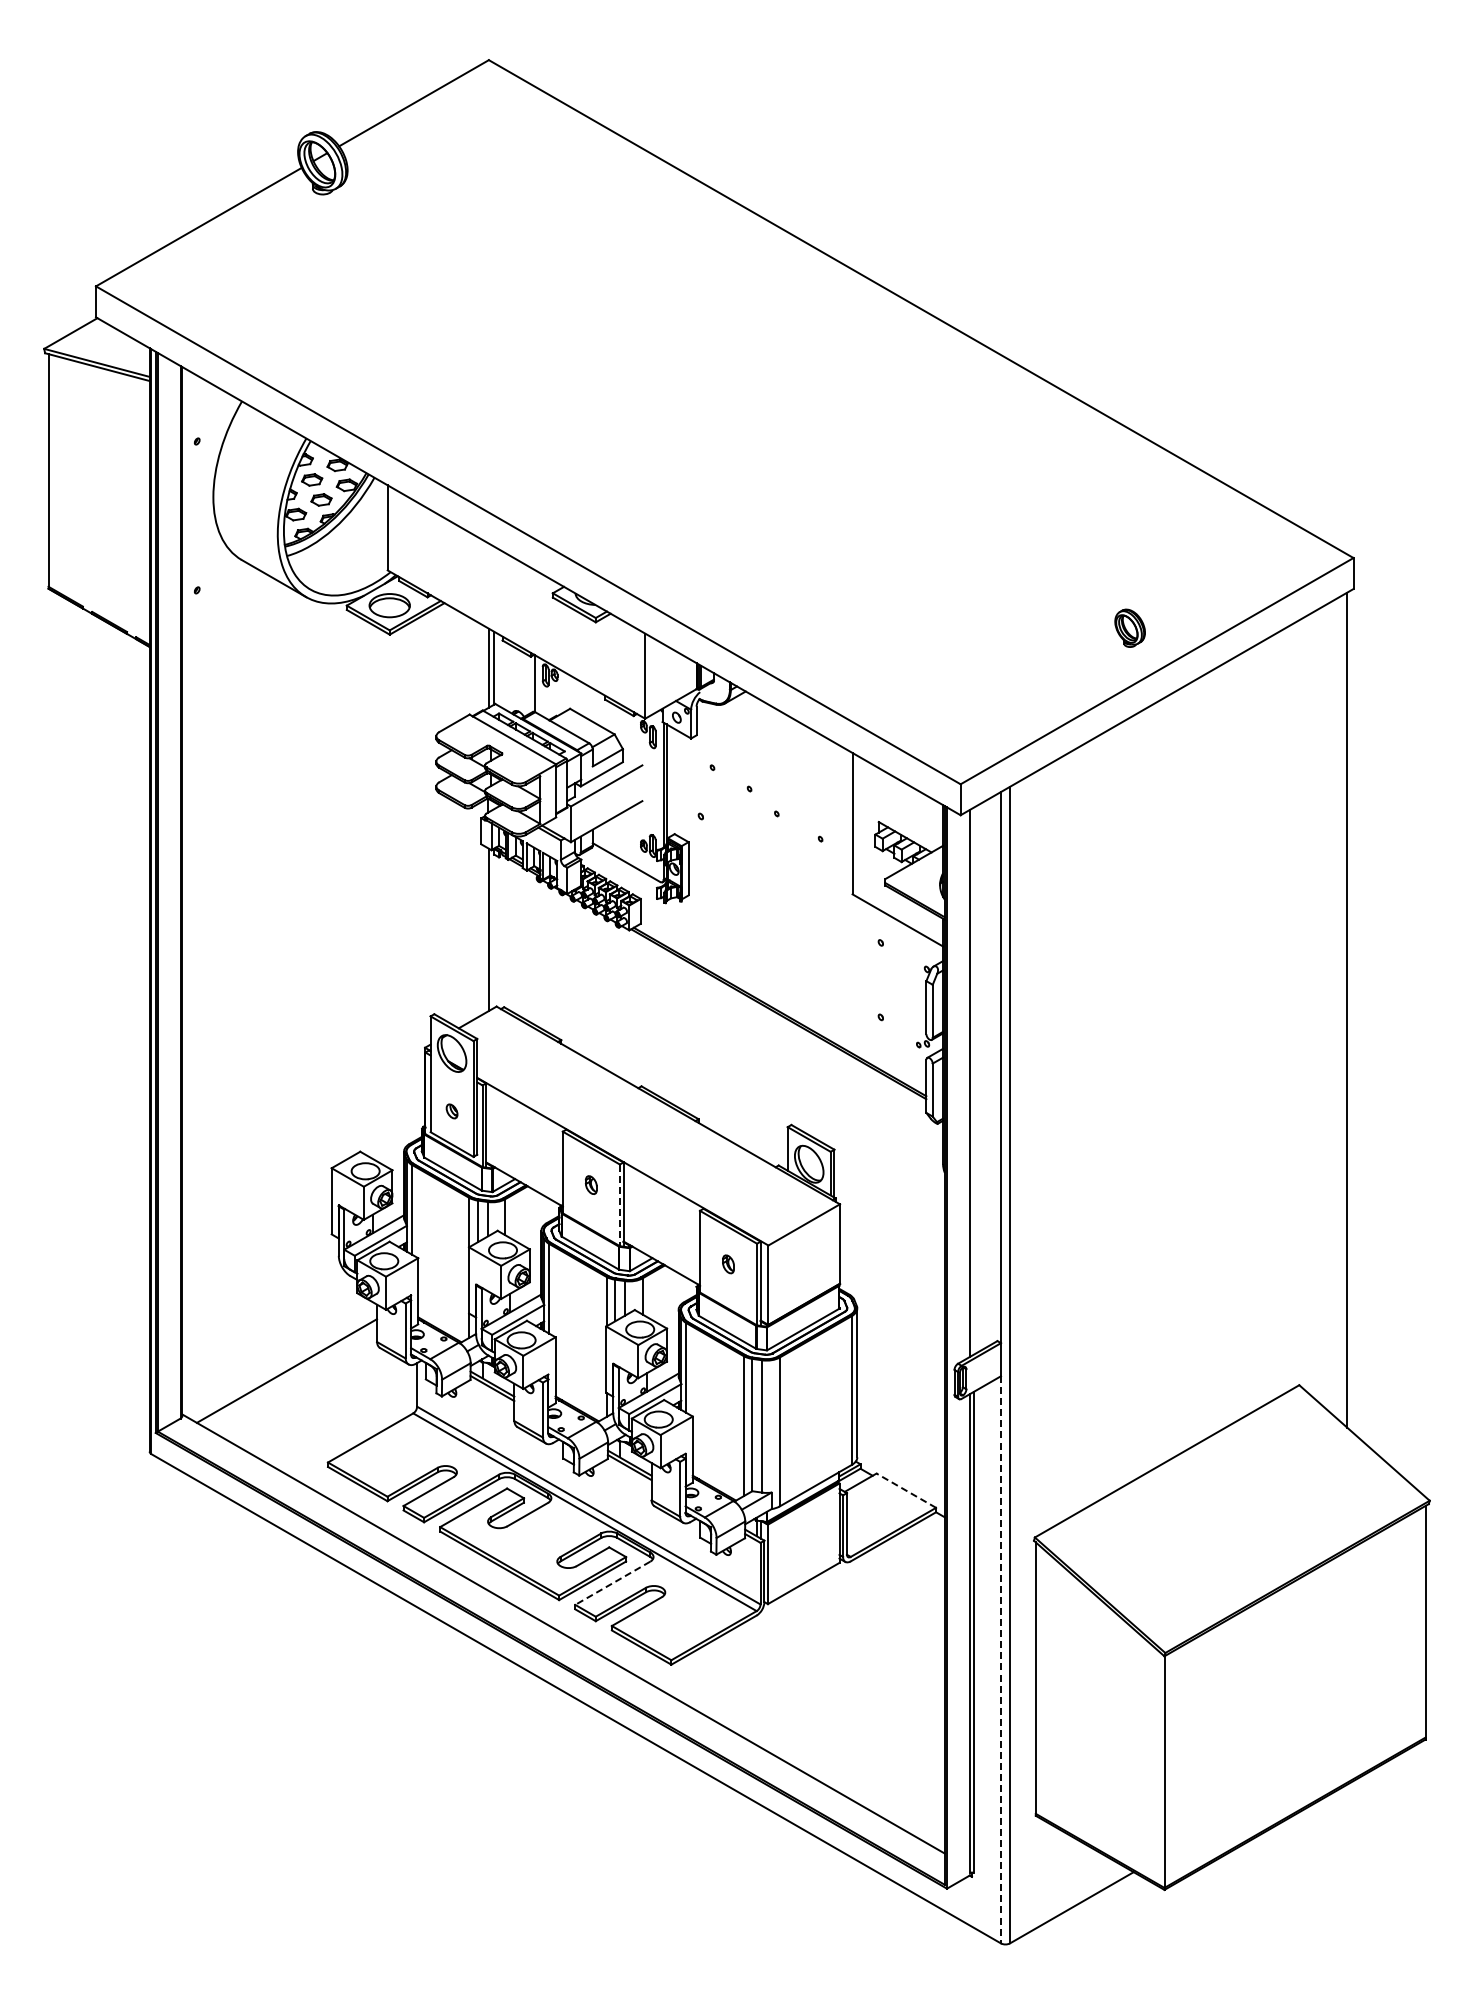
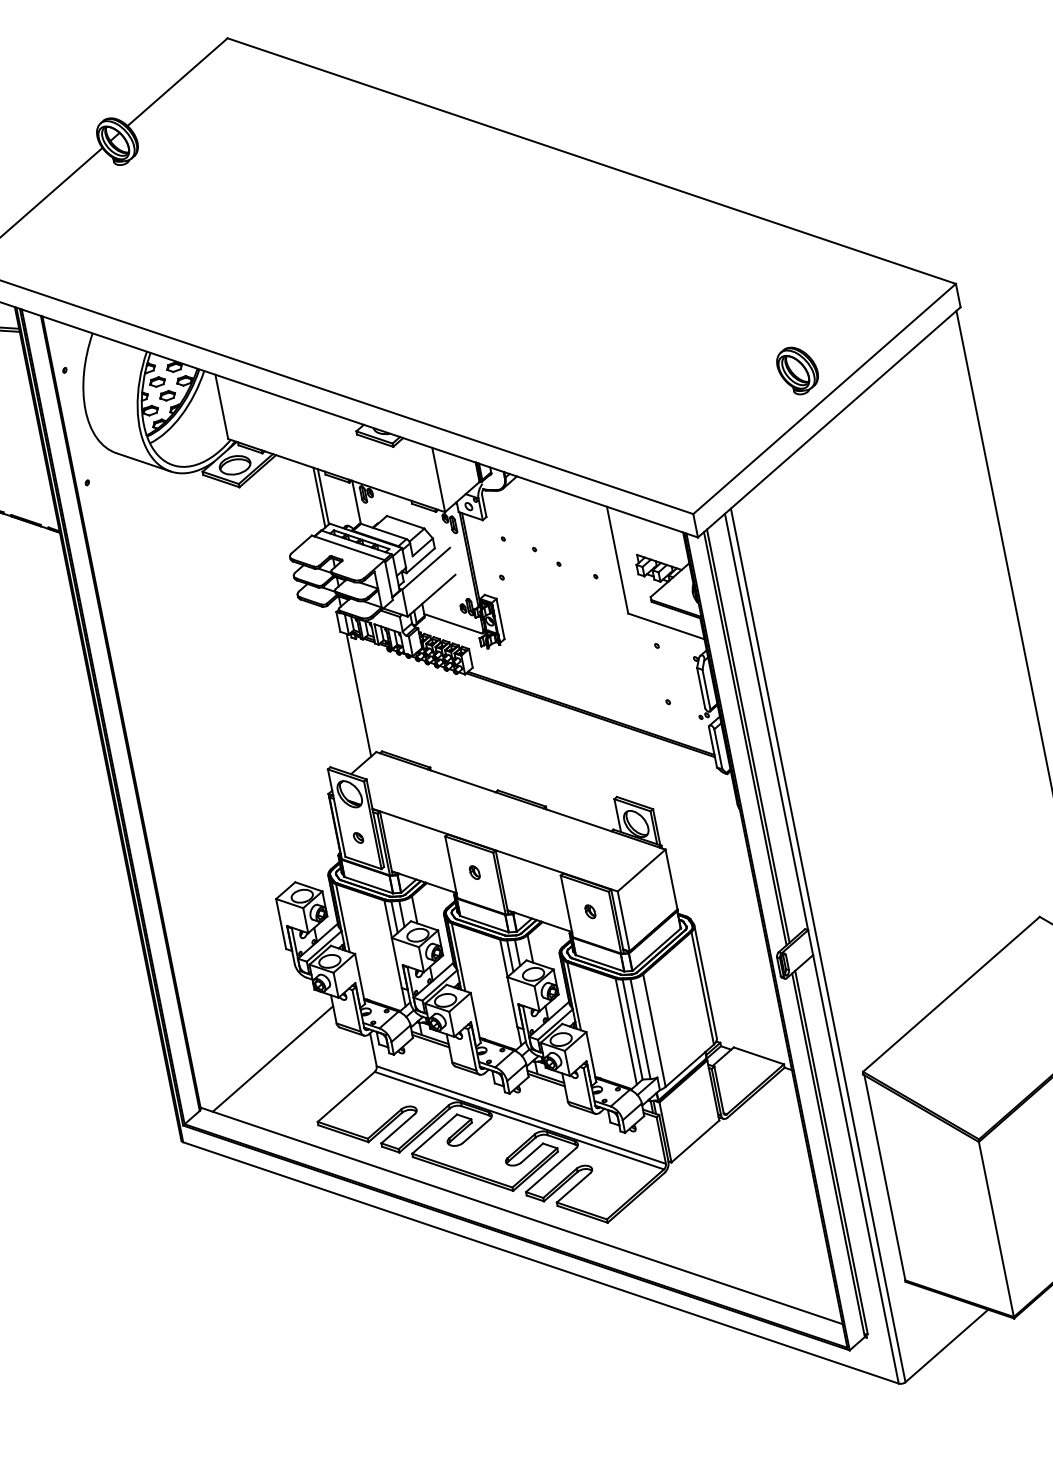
part: (1129, 628) -> (797, 370), size x1.67
line: (974, 1080) -> (748, 735), added
line: (619, 1205) -> (499, 883), dashed -> solid
line: (905, 1490) -> (758, 1055), dashed -> solid
line: (612, 1583) -> (550, 1170), dashed -> solid
line: (1001, 1659) -> (856, 1169), dashed -> solid

